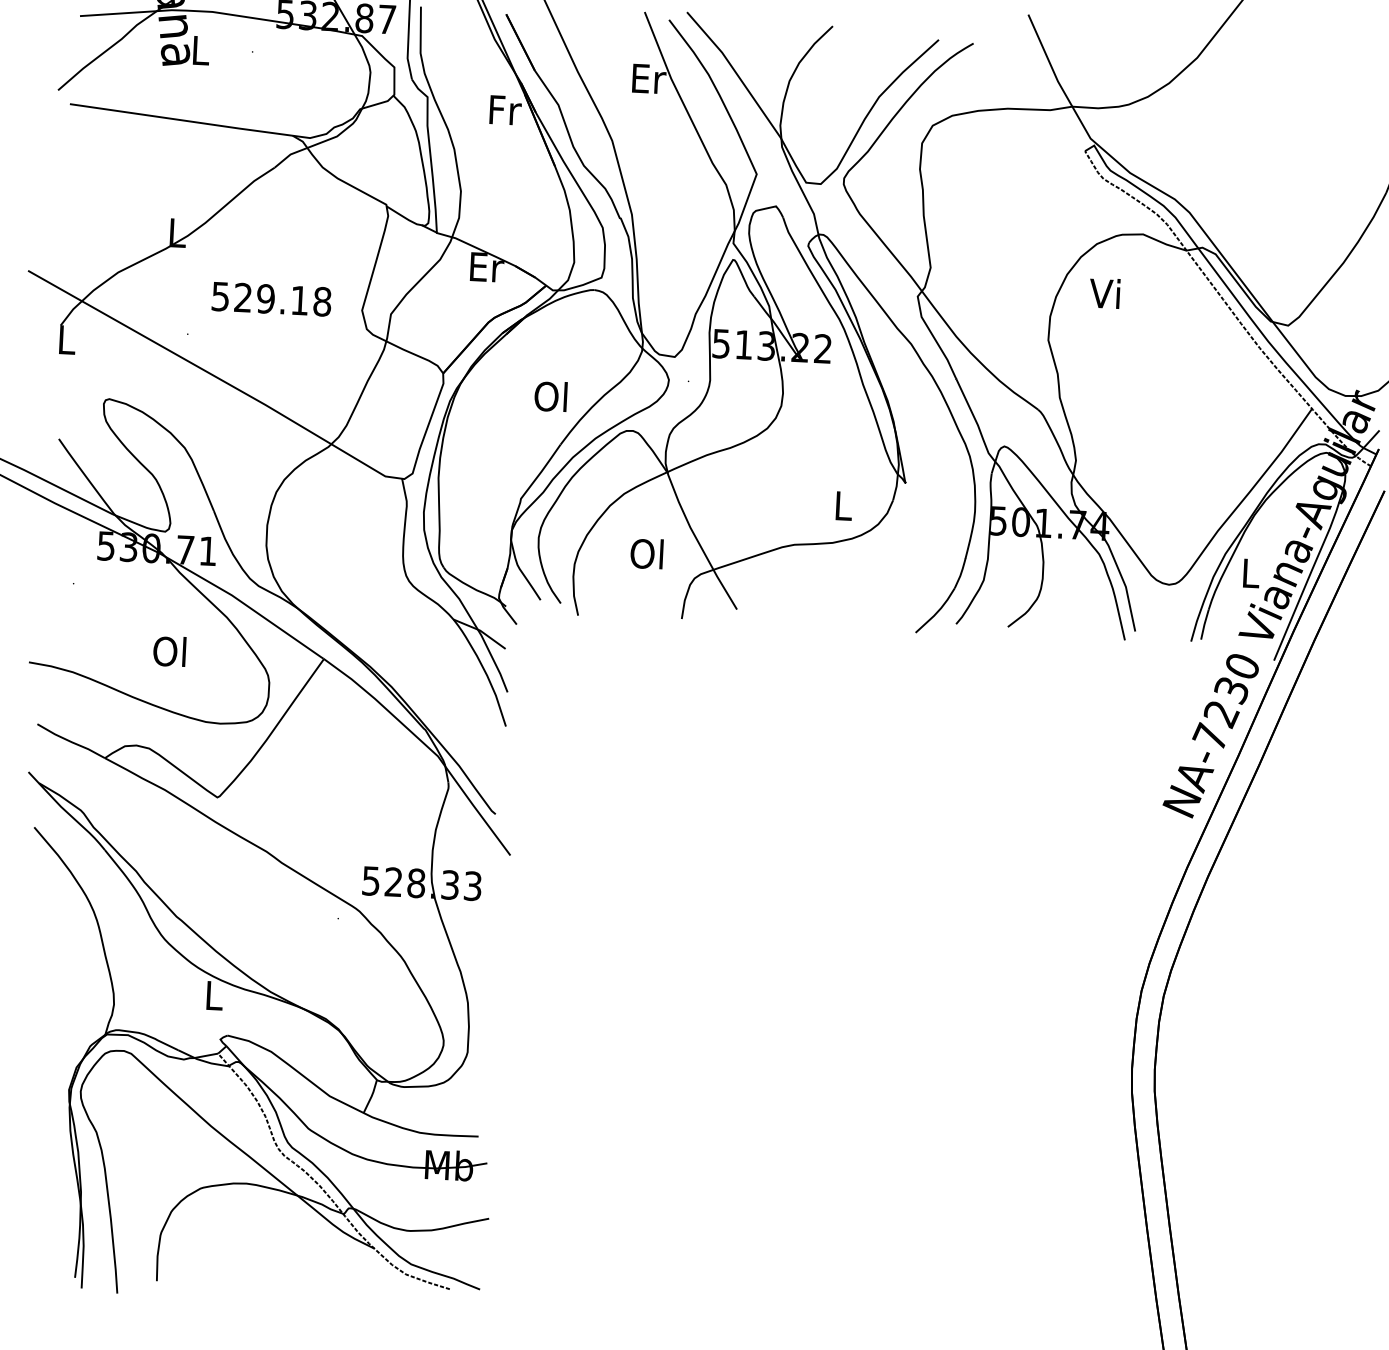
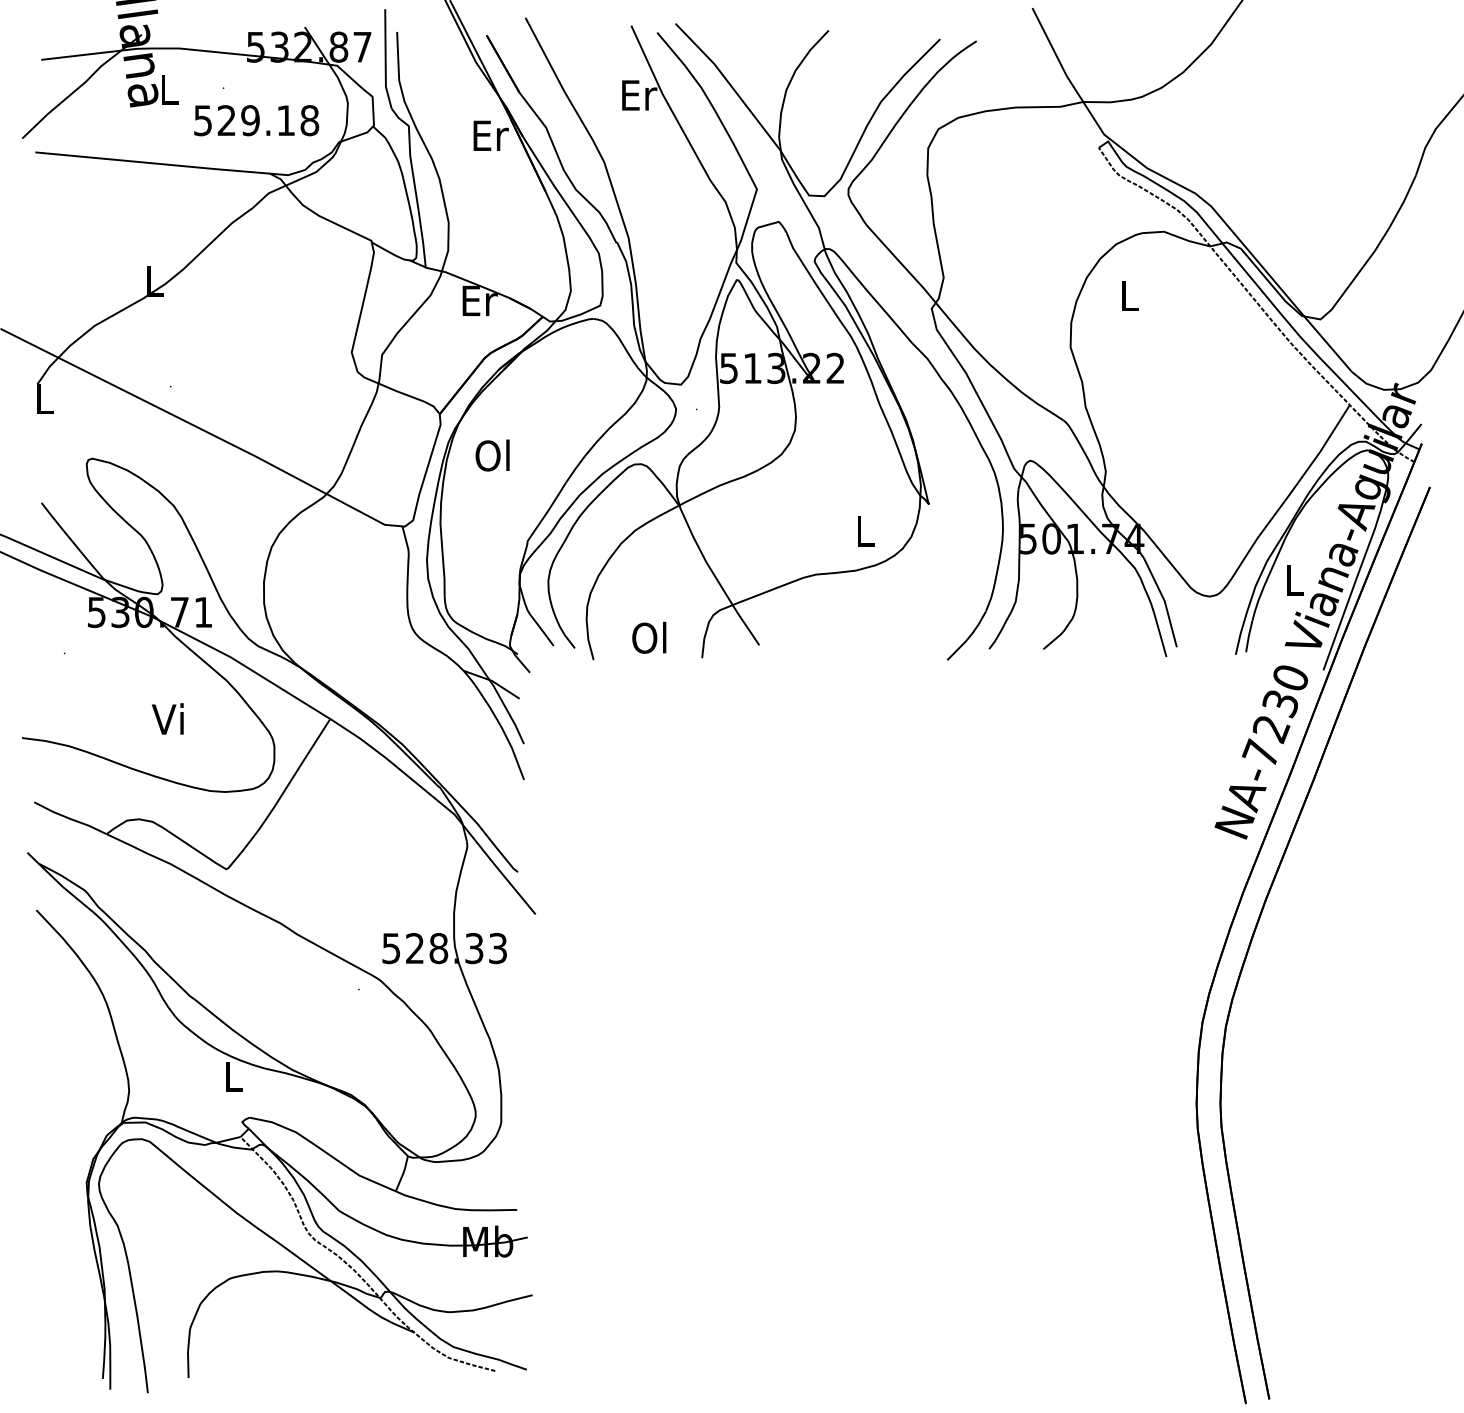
text: (505, 110) -> (490, 135), Fr -> Er
text: (1104, 292) -> (1126, 294), Vi -> L
text: (271, 299) -> (256, 120), moved
text: (550, 396) -> (492, 455), moved
text: (647, 553) -> (649, 637), moved
text: (169, 651) -> (168, 719), Ol -> Vi

